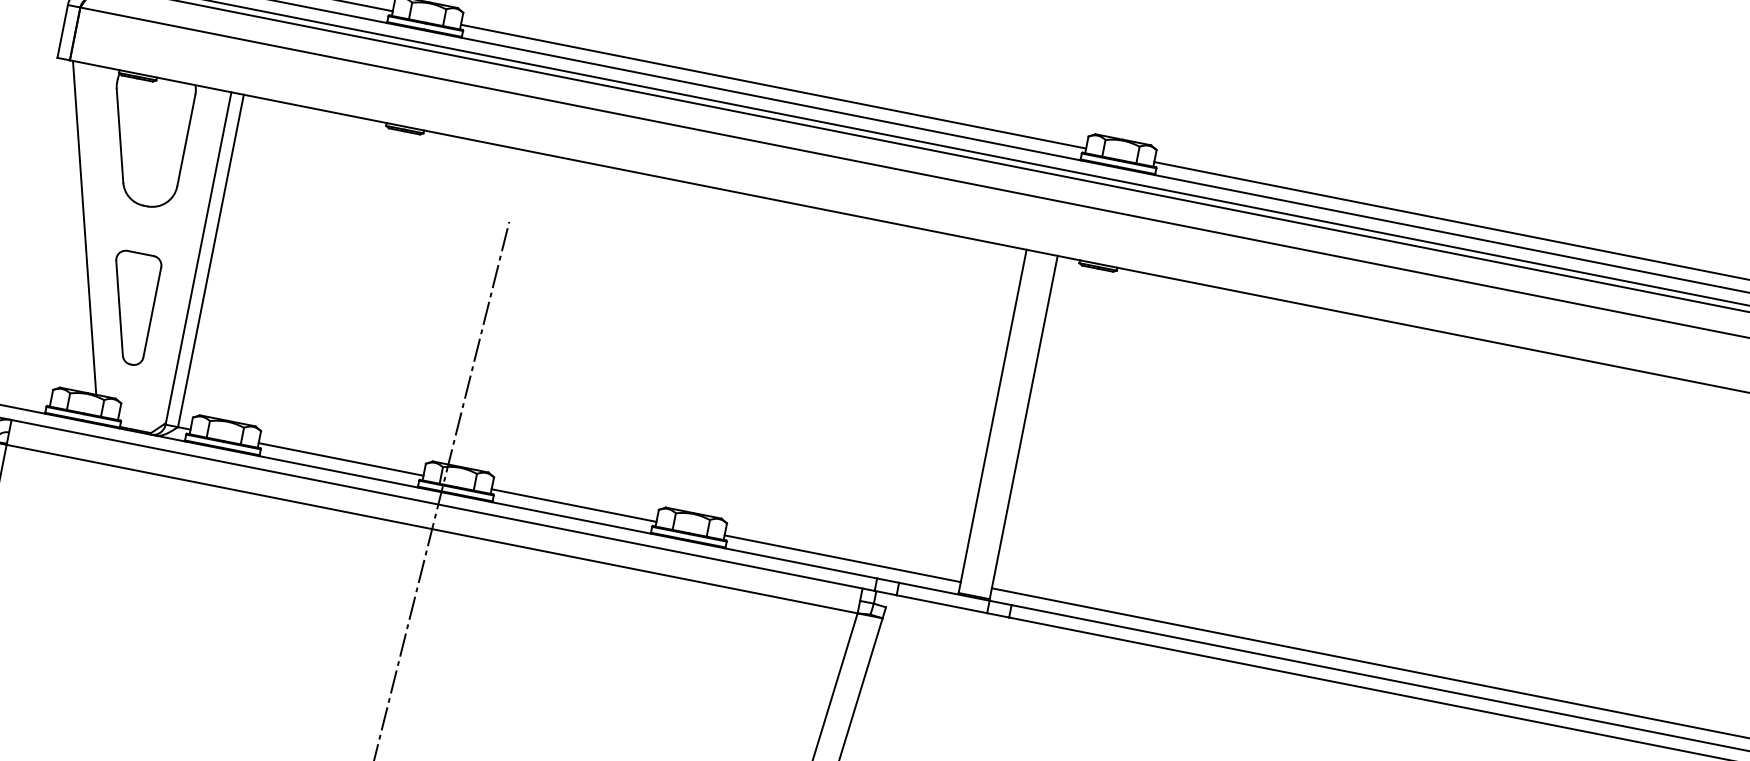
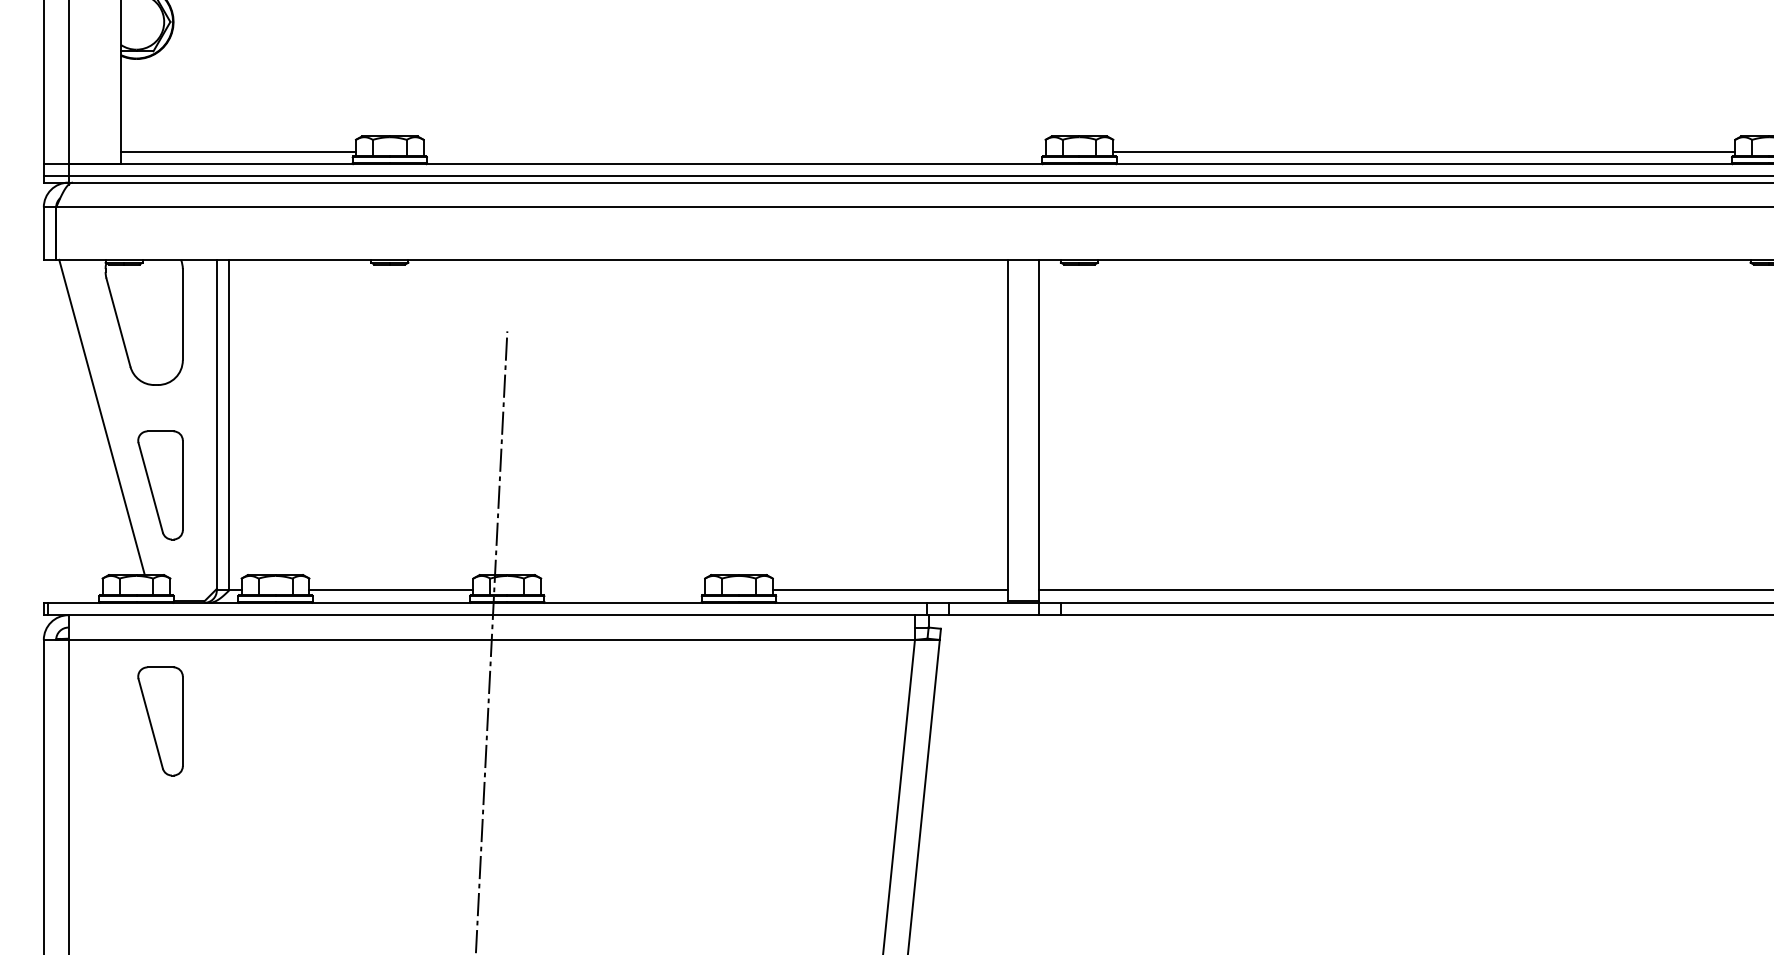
line: (773, 86) -> (734, 151), removed
line: (574, 505) -> (623, 590), removed
part: (82, 545) -> (160, 721), added

